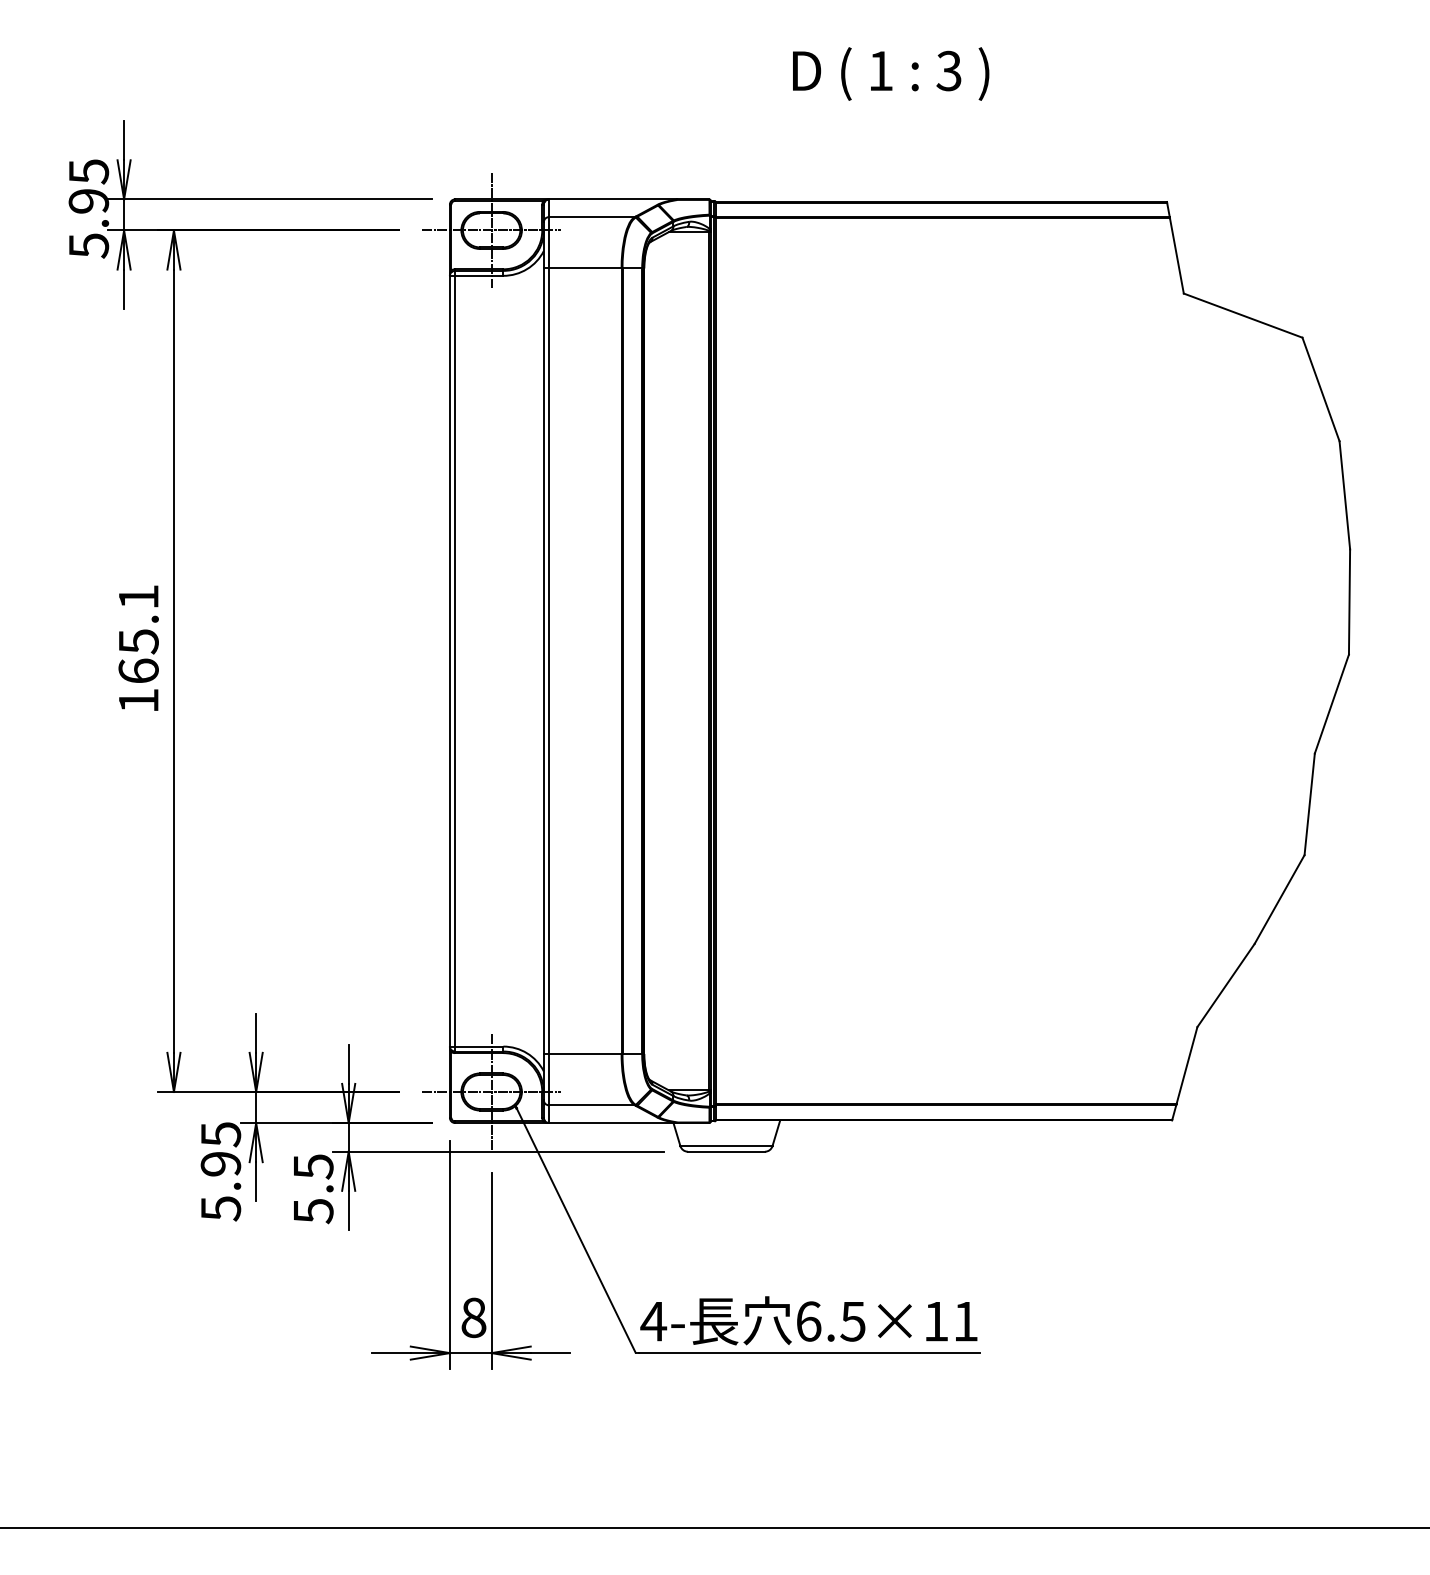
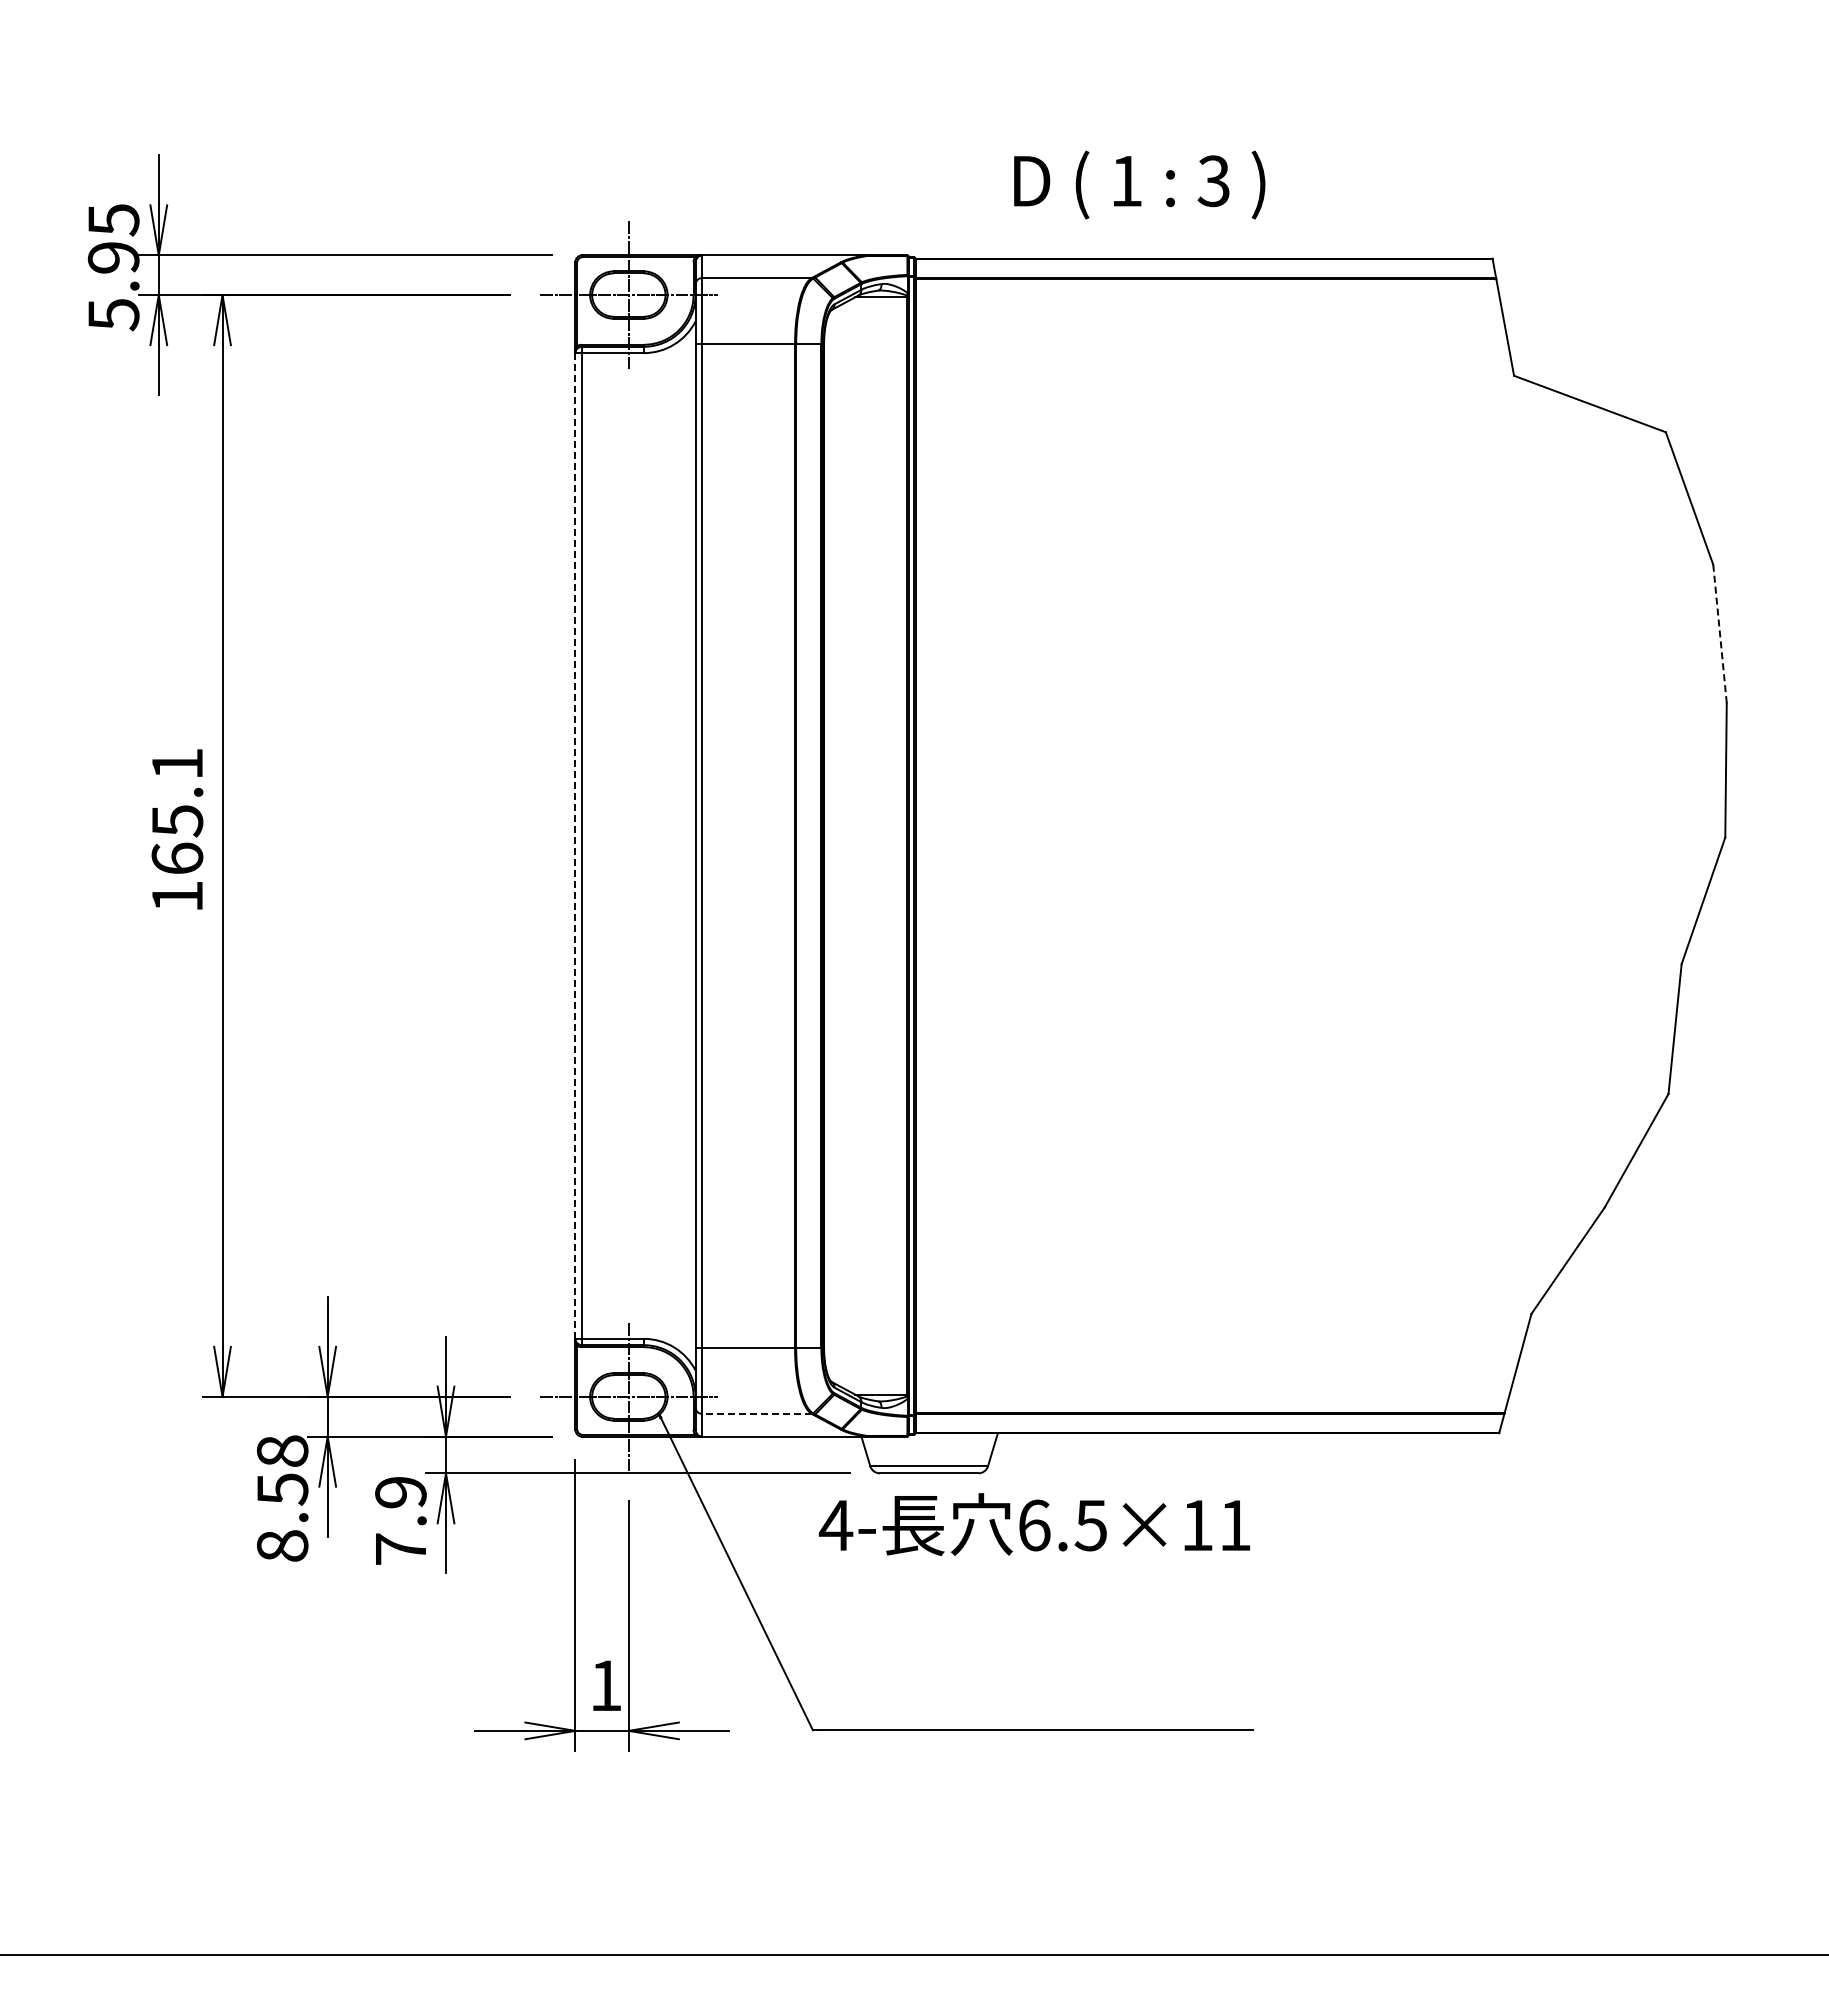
text: (890, 73) -> (1139, 184), moved
line: (1345, 495) -> (1720, 634), solid -> dashed
line: (449, 661) -> (575, 846), solid -> dashed
line: (592, 1104) -> (757, 1413), solid -> dashed
text: (220, 1171) -> (282, 1498), 5.95 -> 8.58
text: (313, 1189) -> (400, 1521), 5.5 -> 7.9
text: (474, 1317) -> (606, 1685), 8 -> 1
text: (808, 1320) -> (1033, 1524), moved

